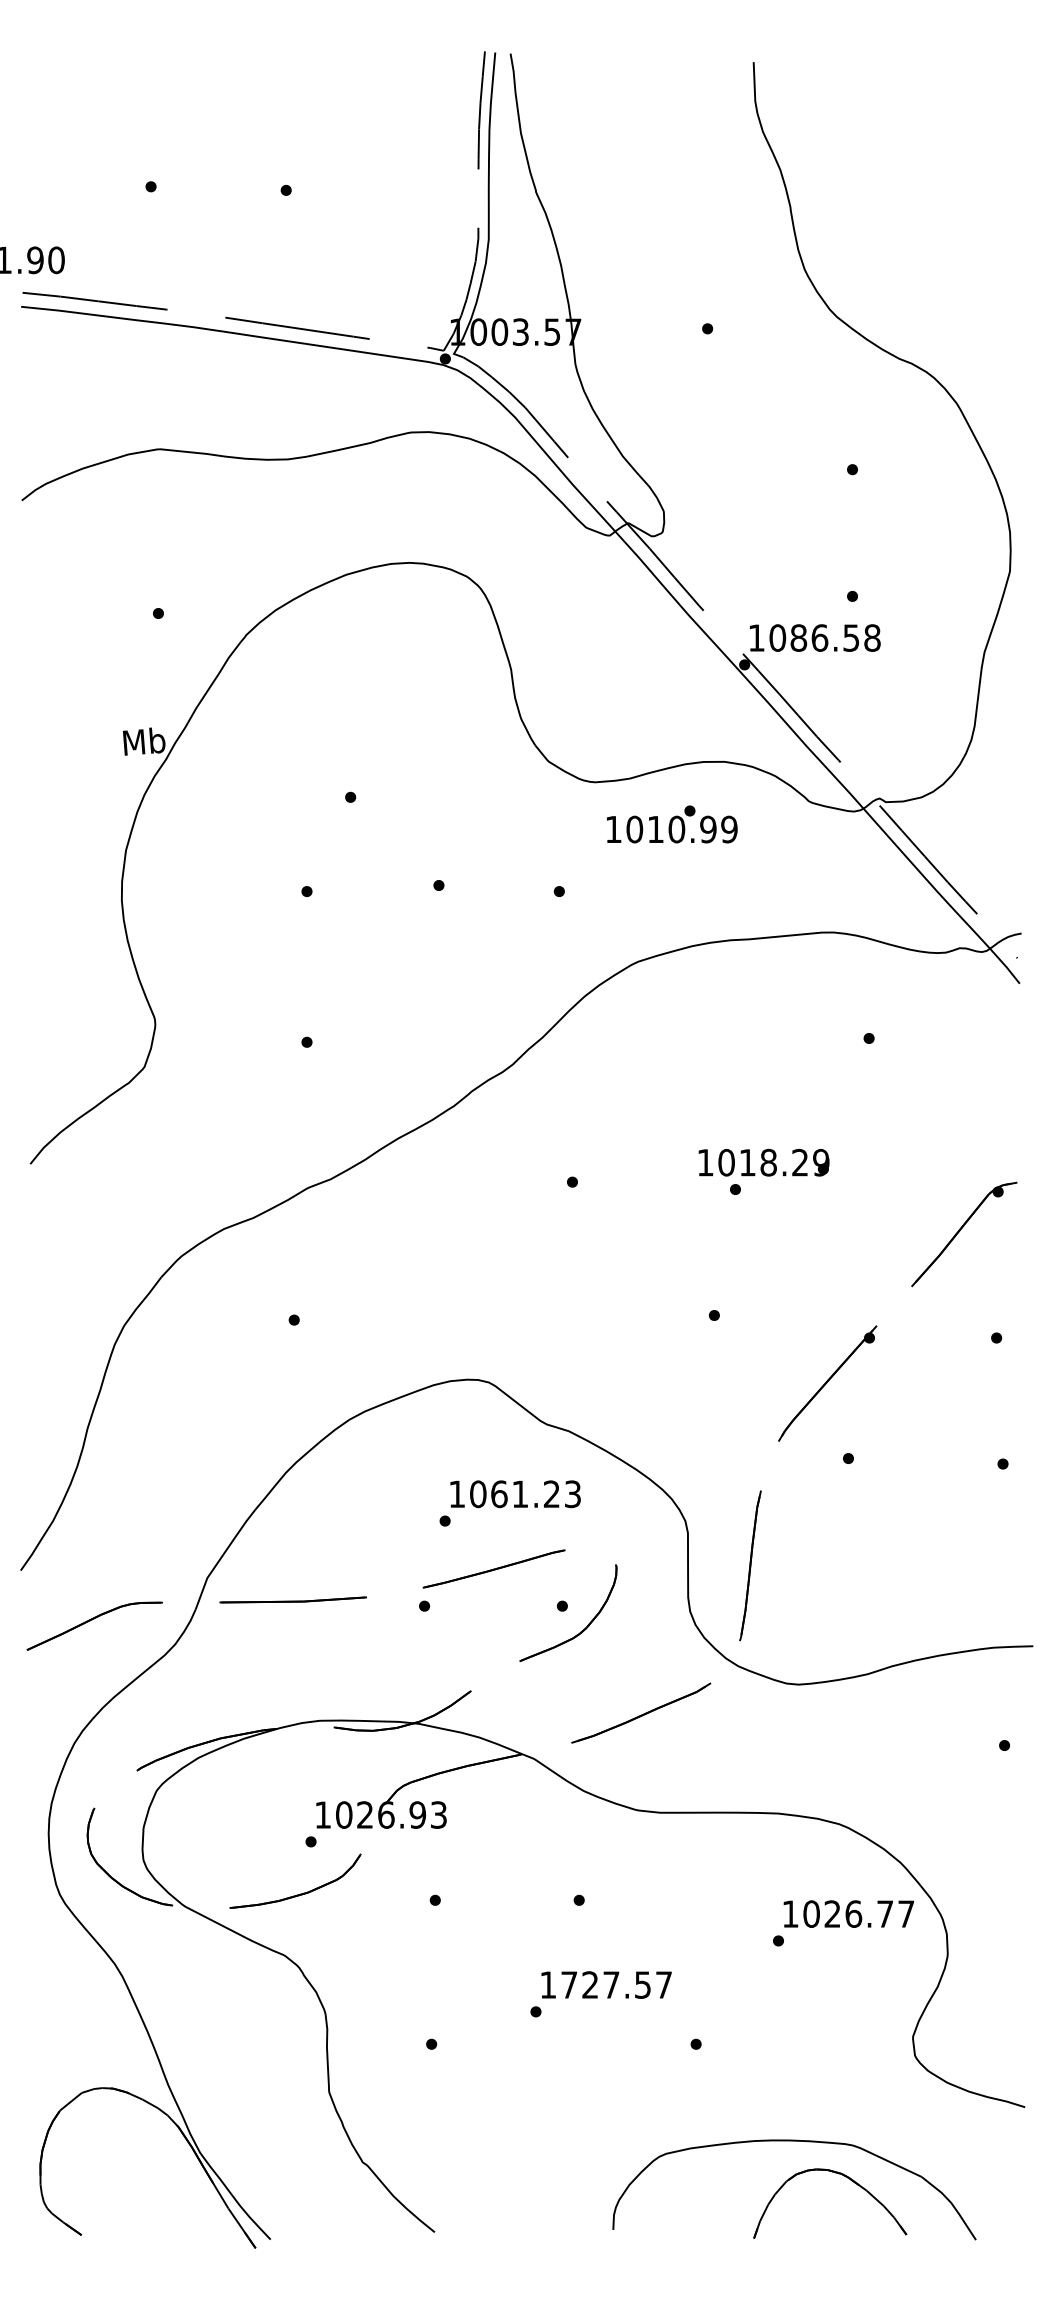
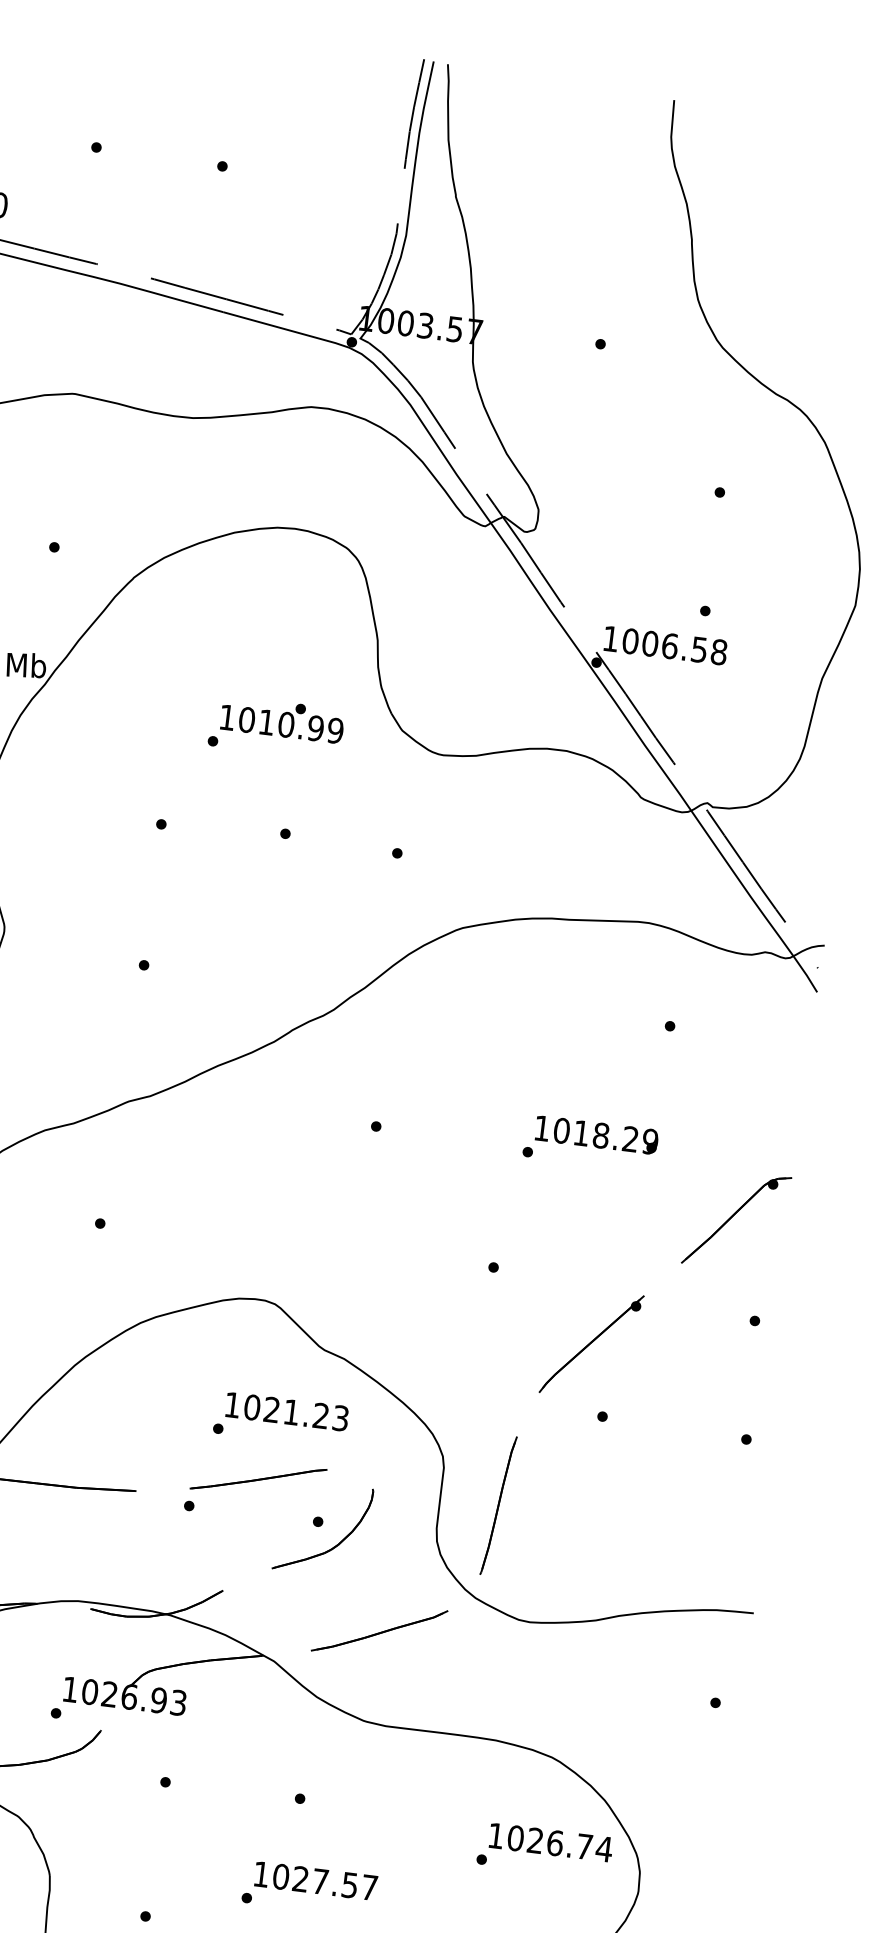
text: (798, 637) -> (650, 643), 1086.58 -> 1006.58
text: (672, 824) -> (282, 719), moved
text: (763, 1162) -> (596, 1134), moved
text: (499, 1494) -> (272, 1410), 1061.23 -> 1021.23
text: (905, 1913) -> (603, 1848), 1026.77 -> 1026.74
text: (569, 1984) -> (281, 1876), 1727.57 -> 1027.57

